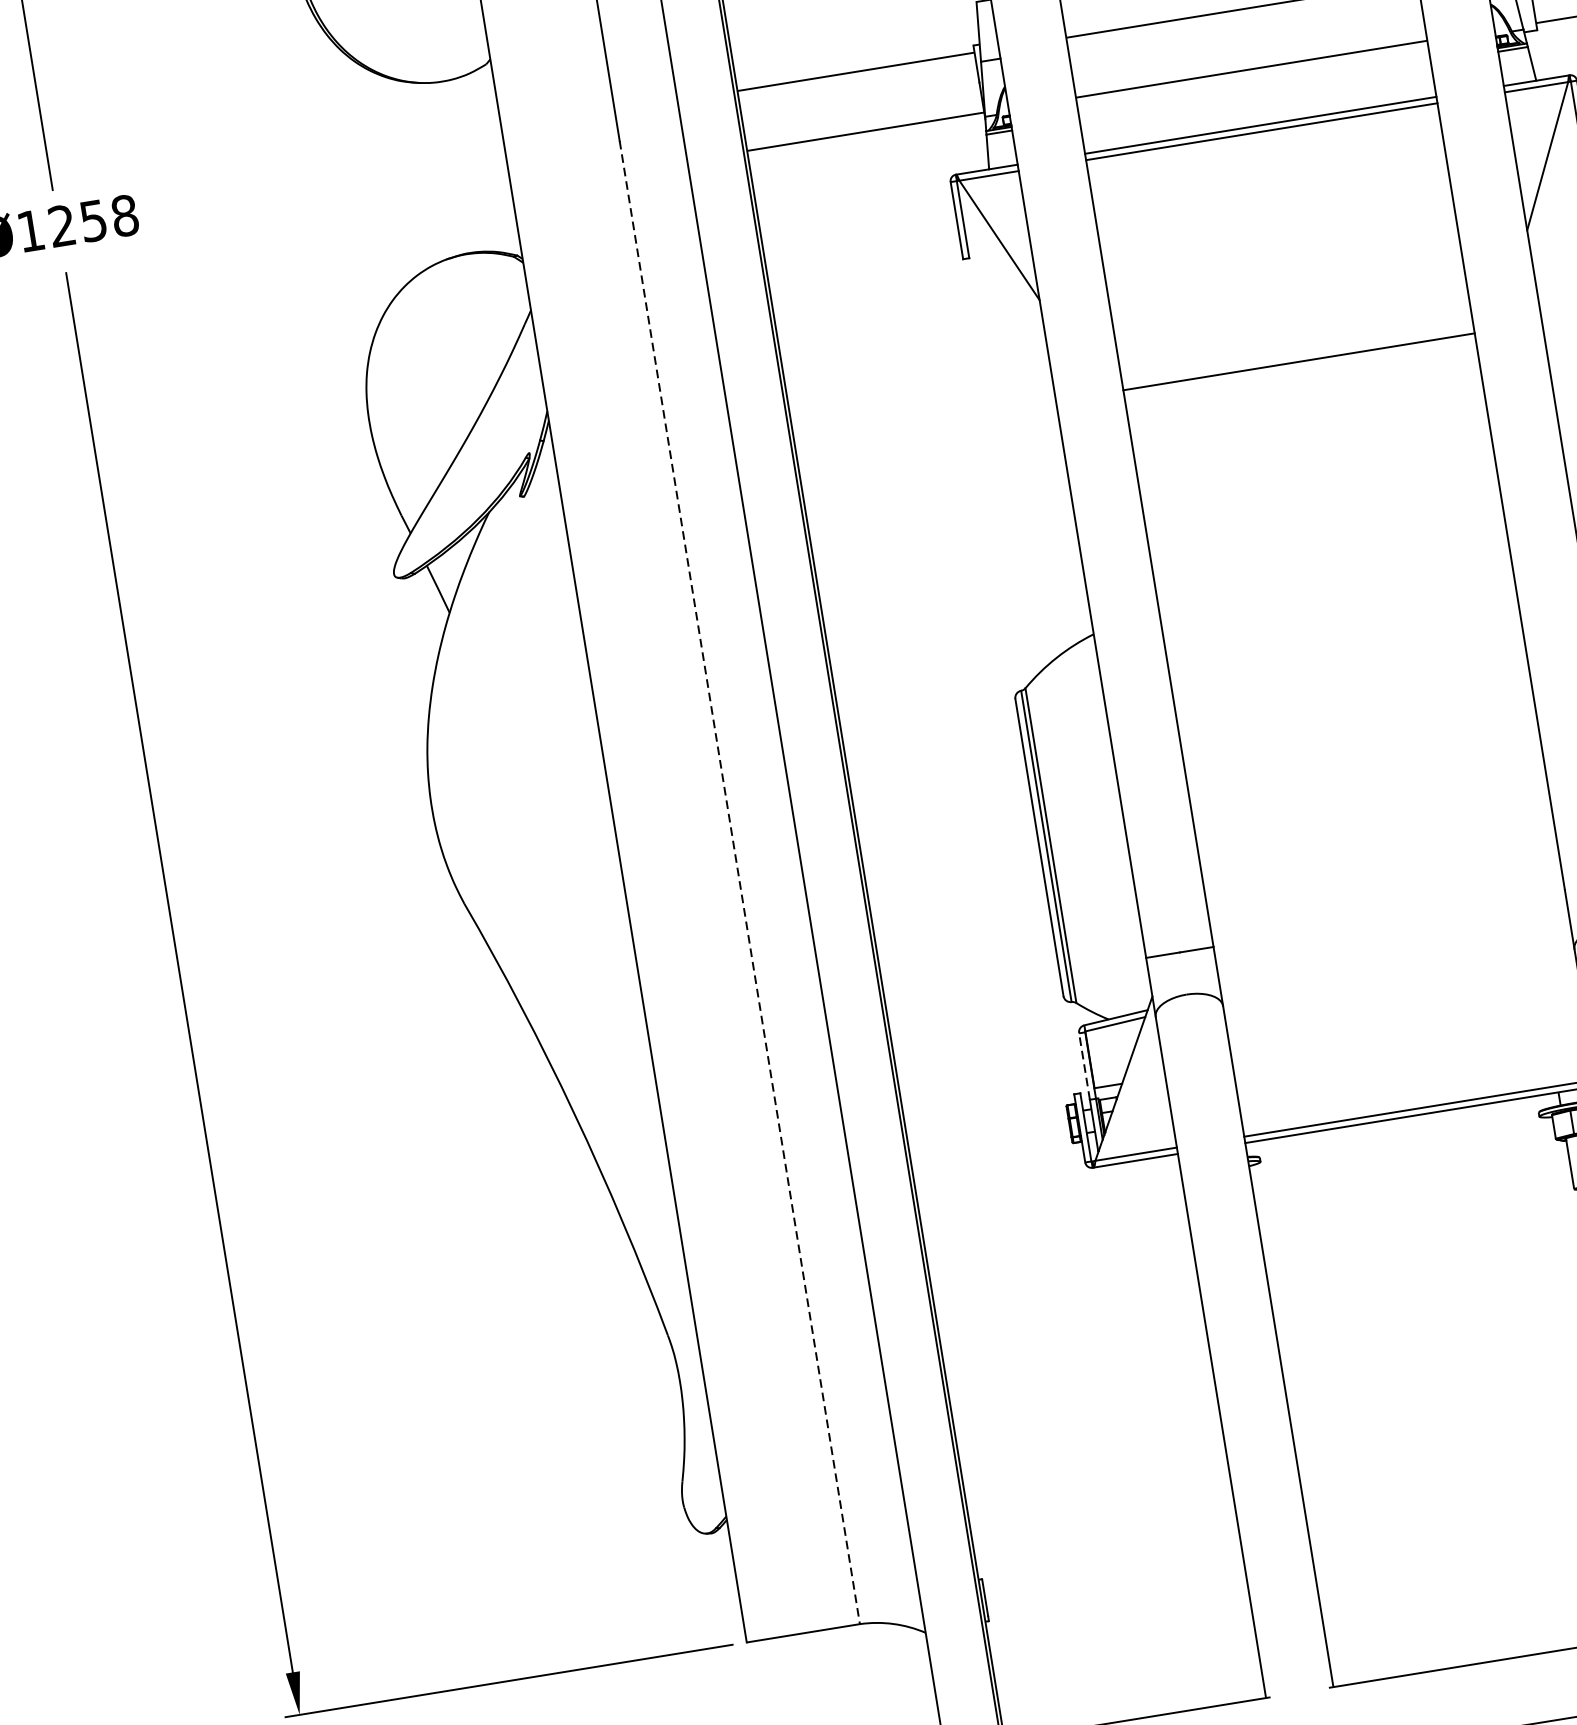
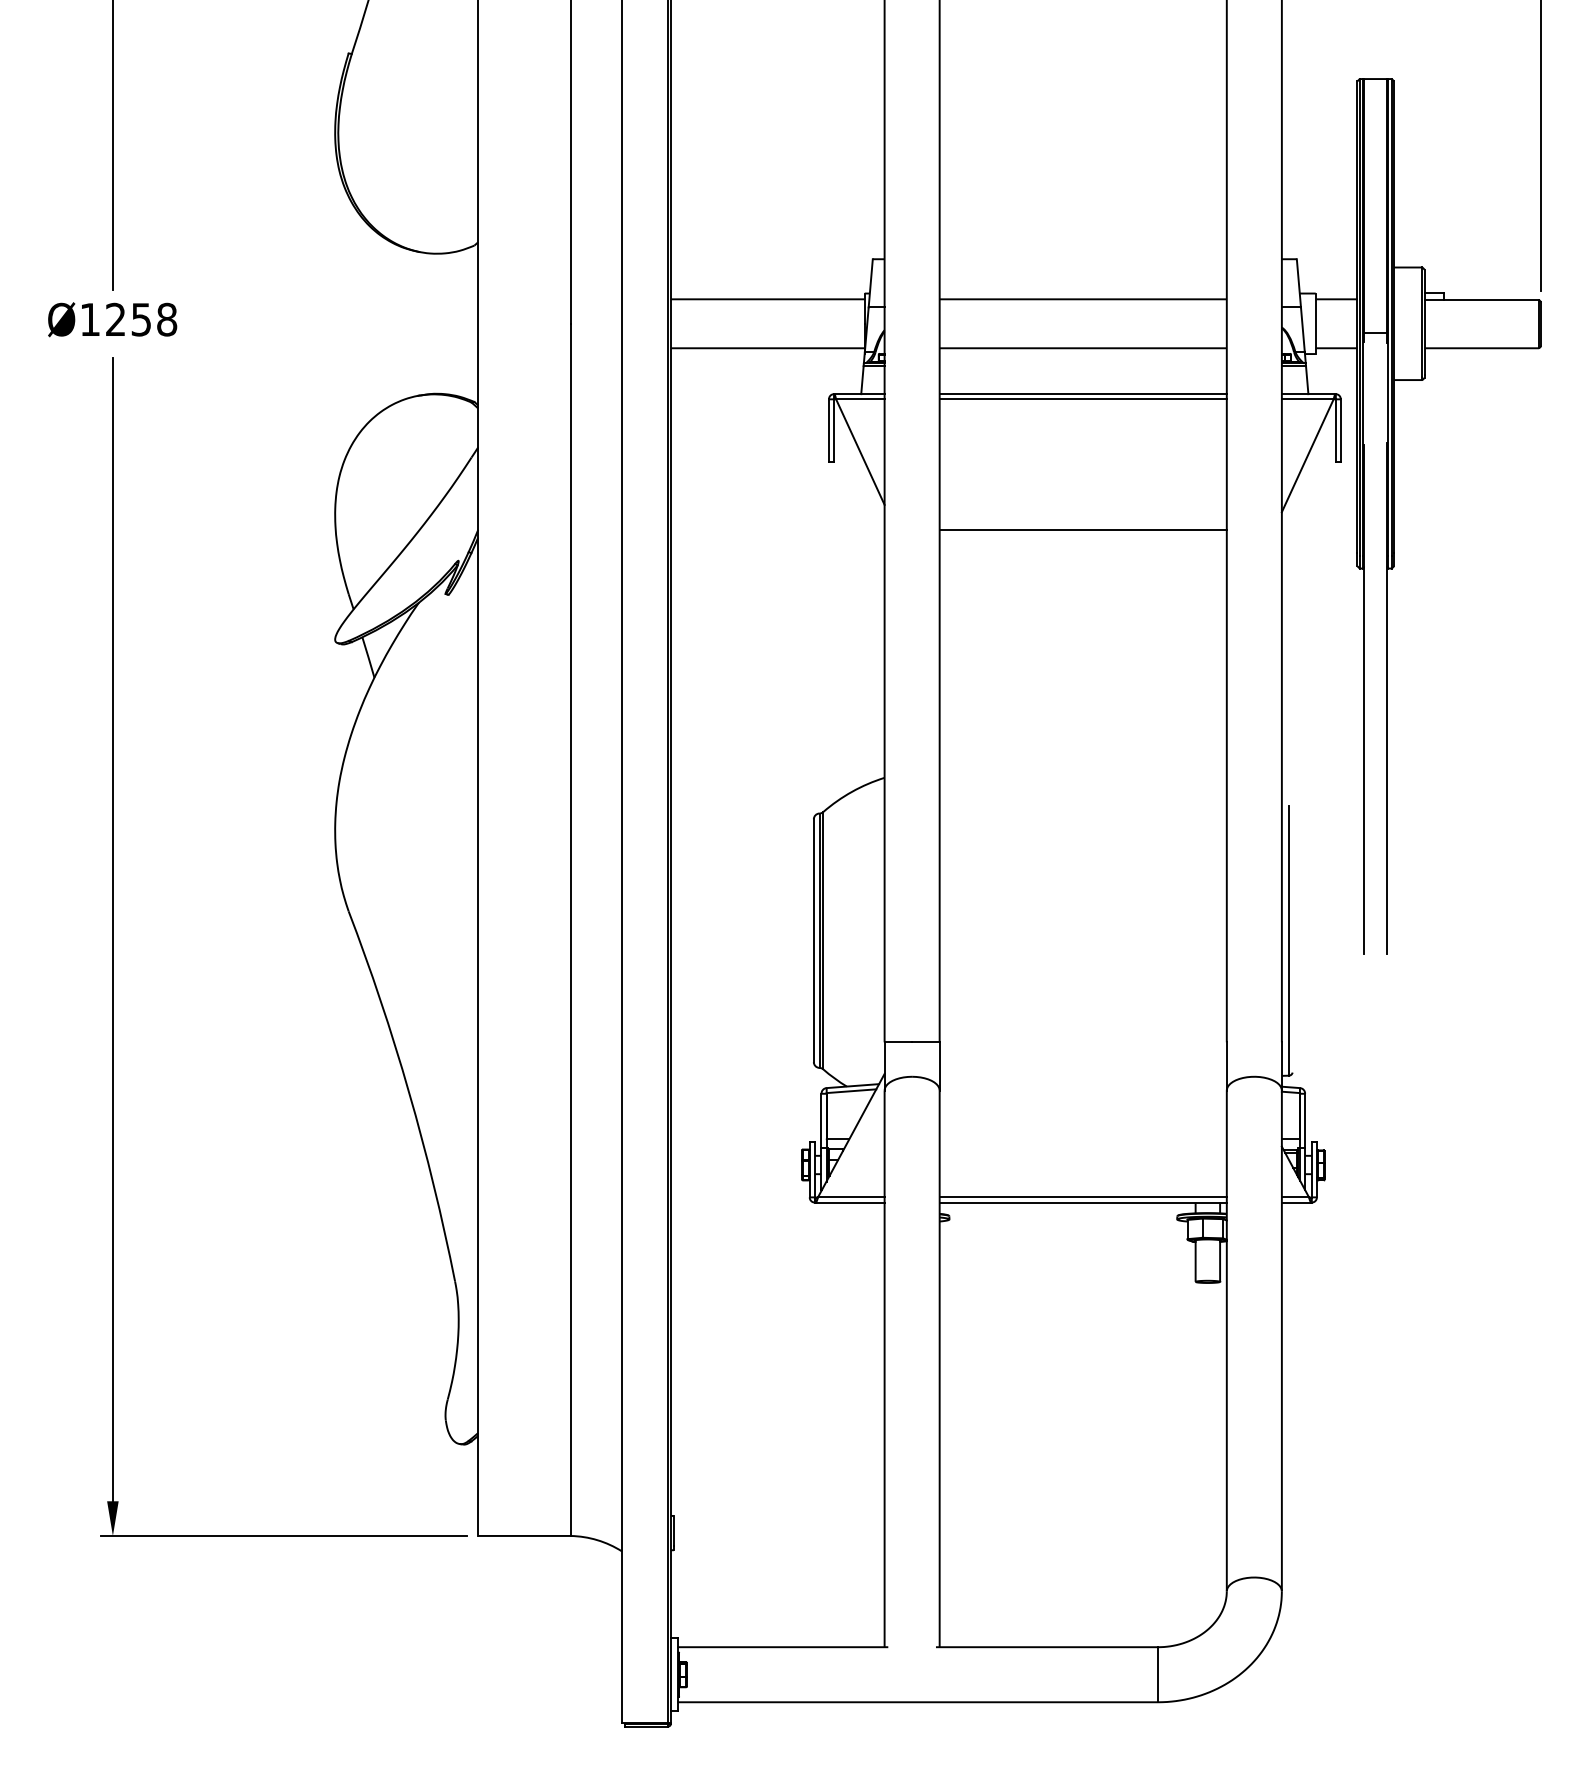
line: (1298, 362) -> (1082, 530), moved
line: (739, 883) -> (570, 930), dashed -> solid
line: (1084, 1066) -> (821, 1120), dashed -> solid

